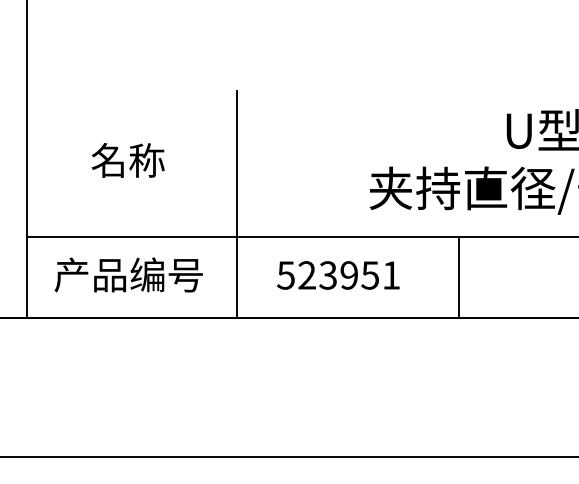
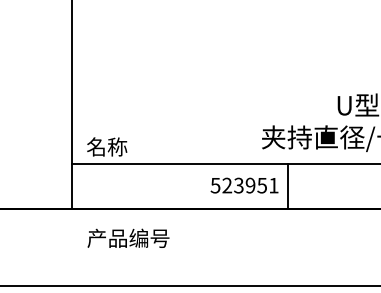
text: (128, 159) -> (107, 146), moved
line: (237, 204) -> (188, 146), removed
text: (128, 273) -> (128, 237), moved
line: (459, 277) -> (288, 186), moved

